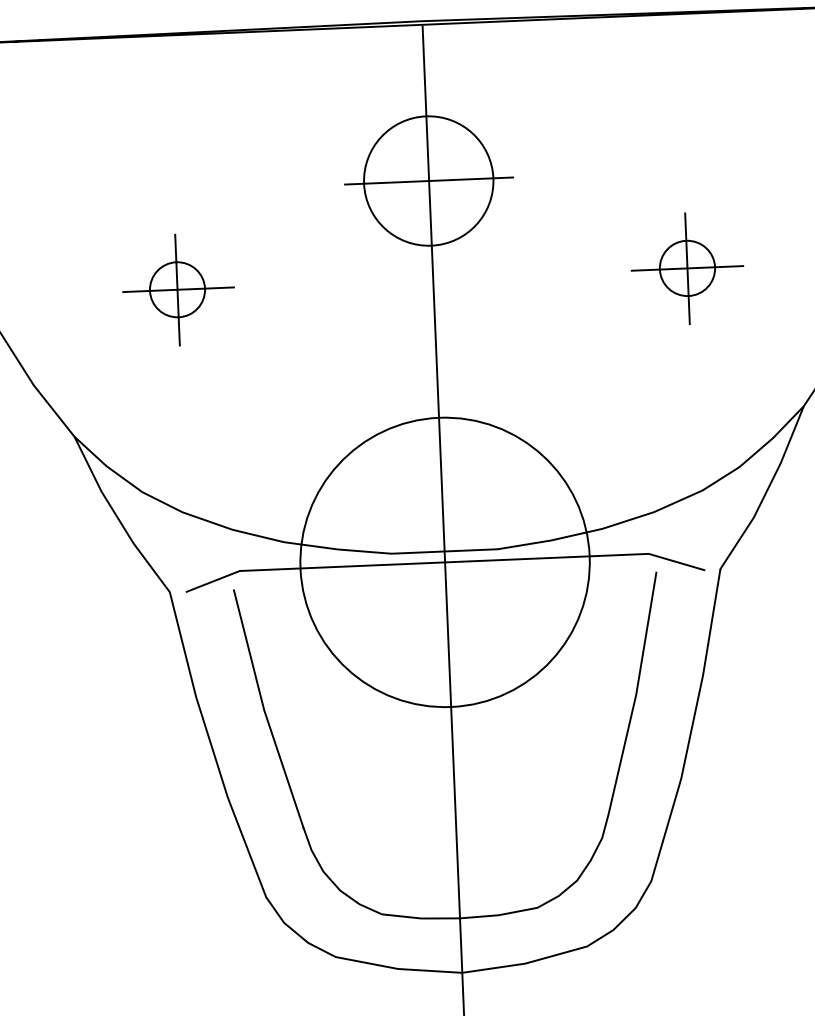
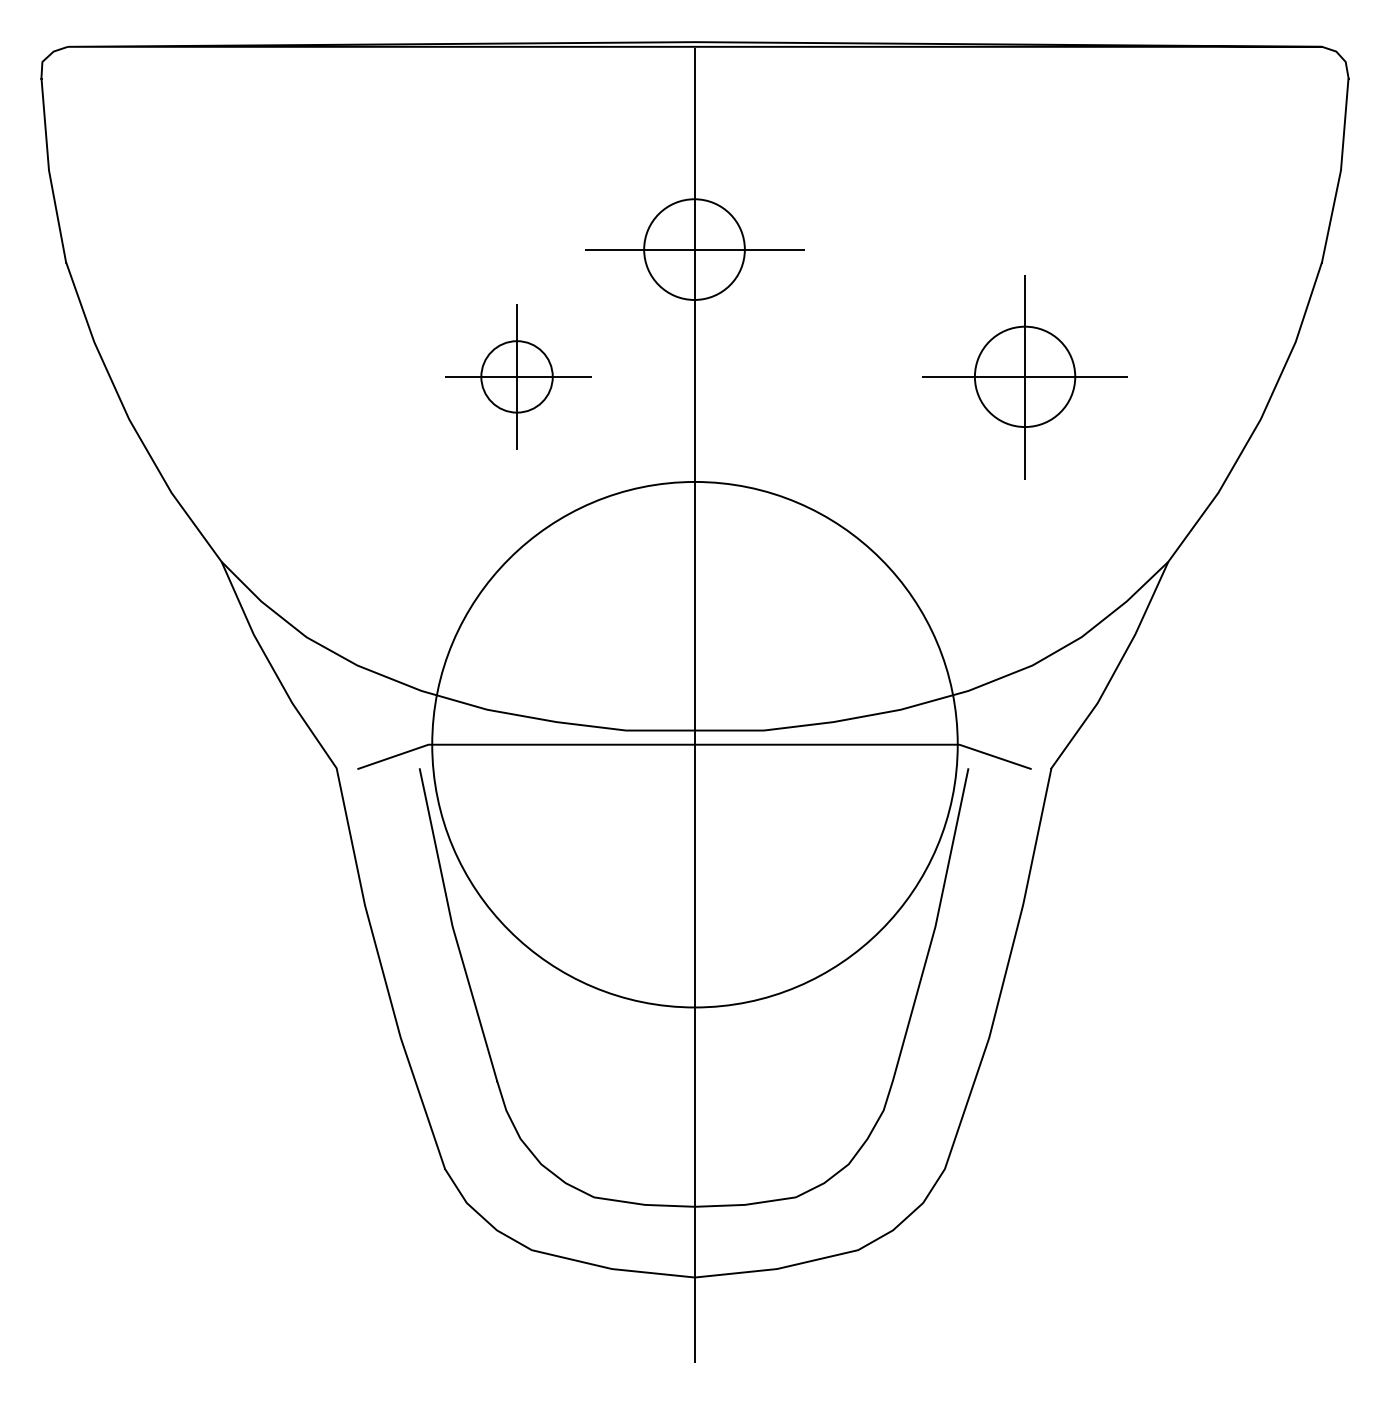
circle: (428, 180) -> (694, 249), size x0.6
part: (687, 268) -> (1024, 376), size x1.4
part: (178, 289) -> (518, 376), moved
circle: (444, 562) -> (694, 744), size x1.4

